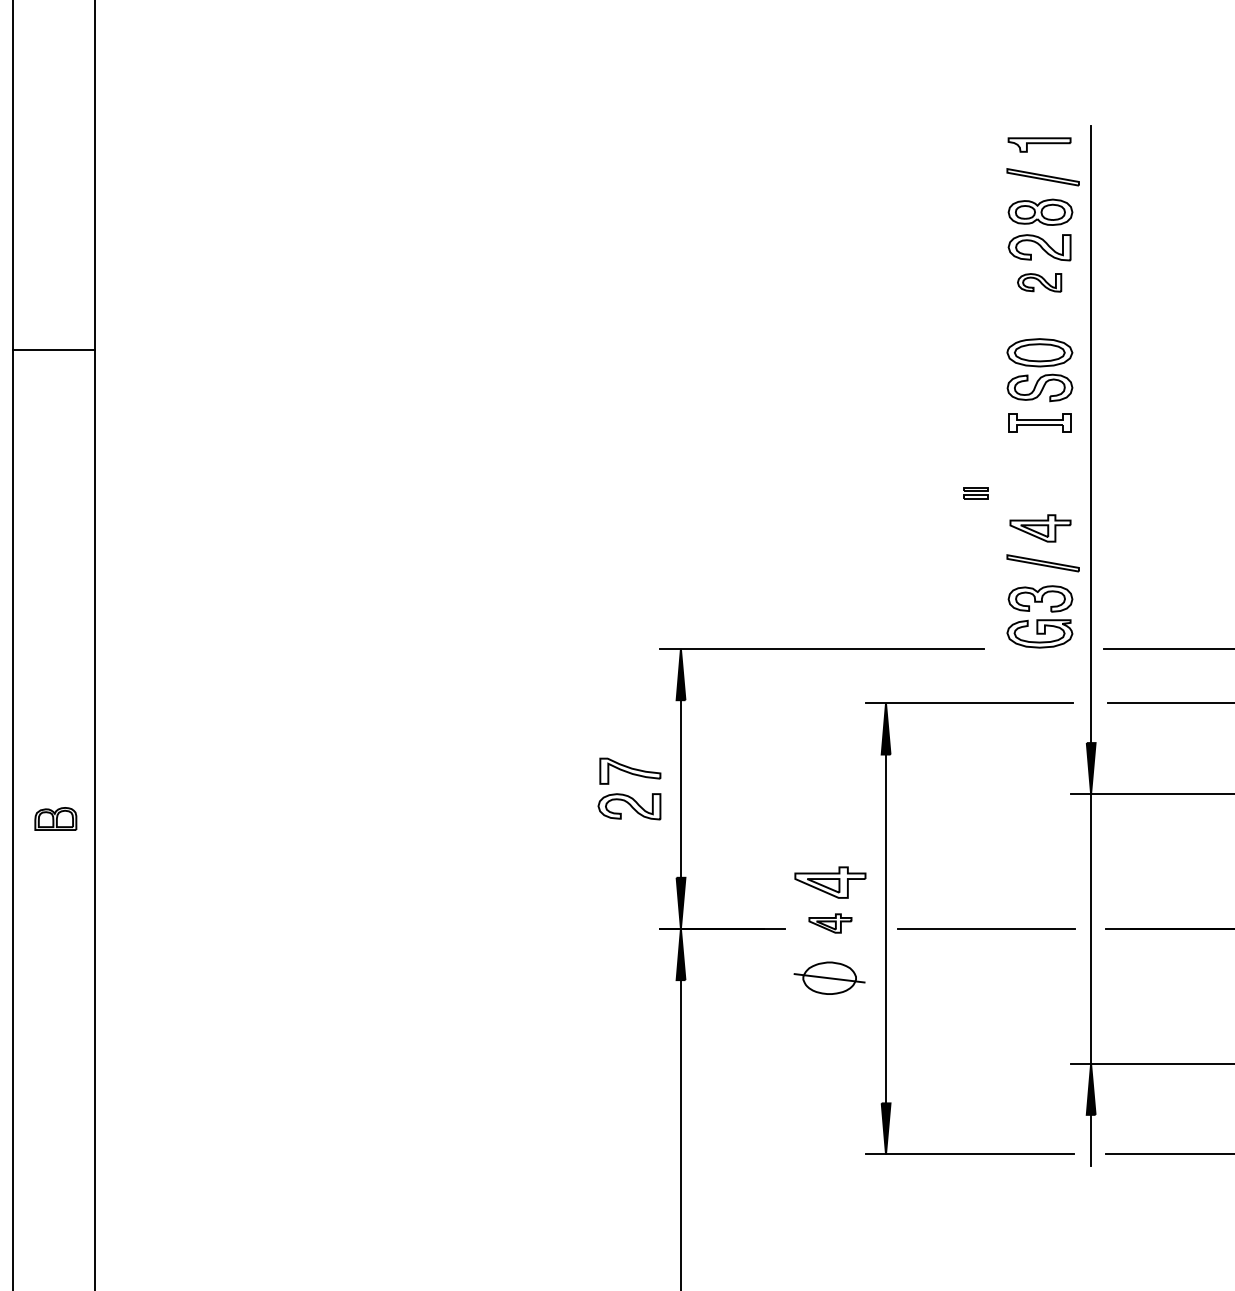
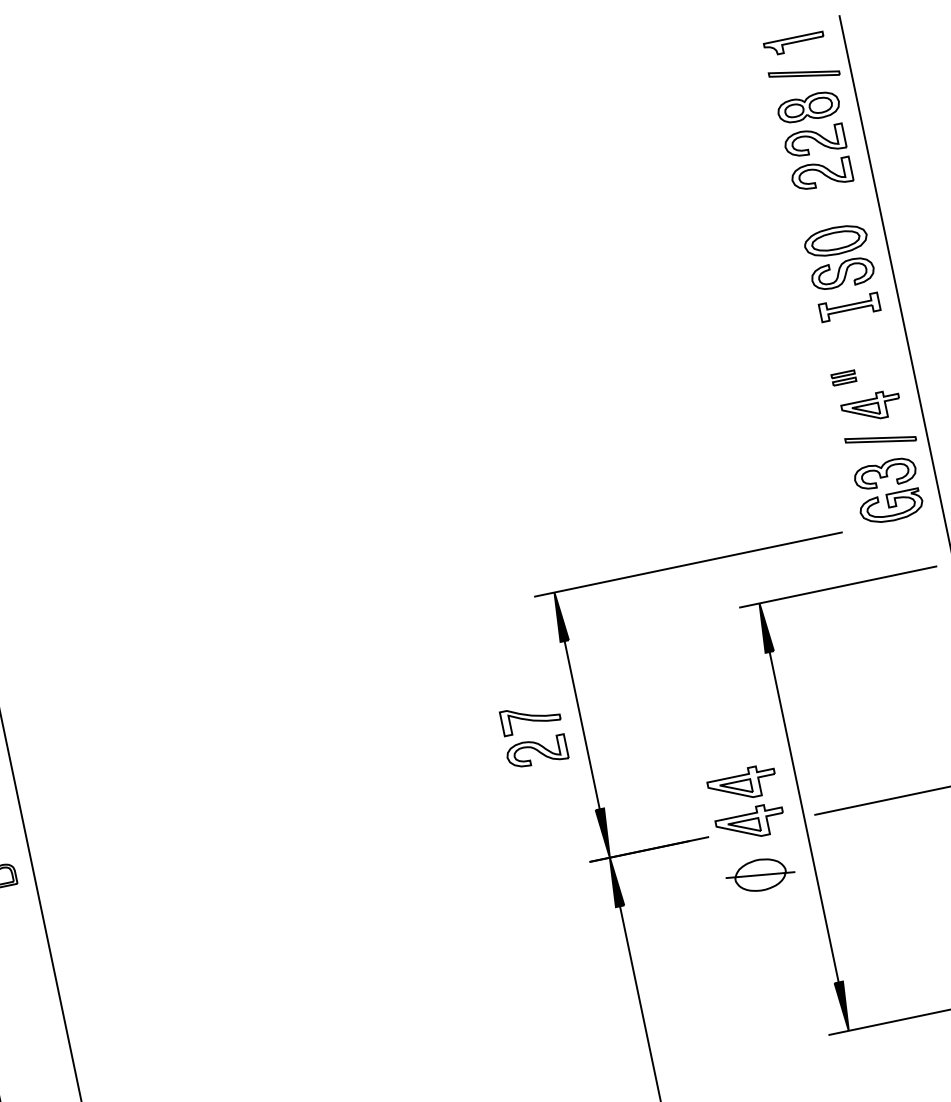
part: (1039, 282) -> (821, 174), size x1.43
part: (975, 493) -> (843, 378), moved
part: (830, 923) -> (750, 823), size x1.67

